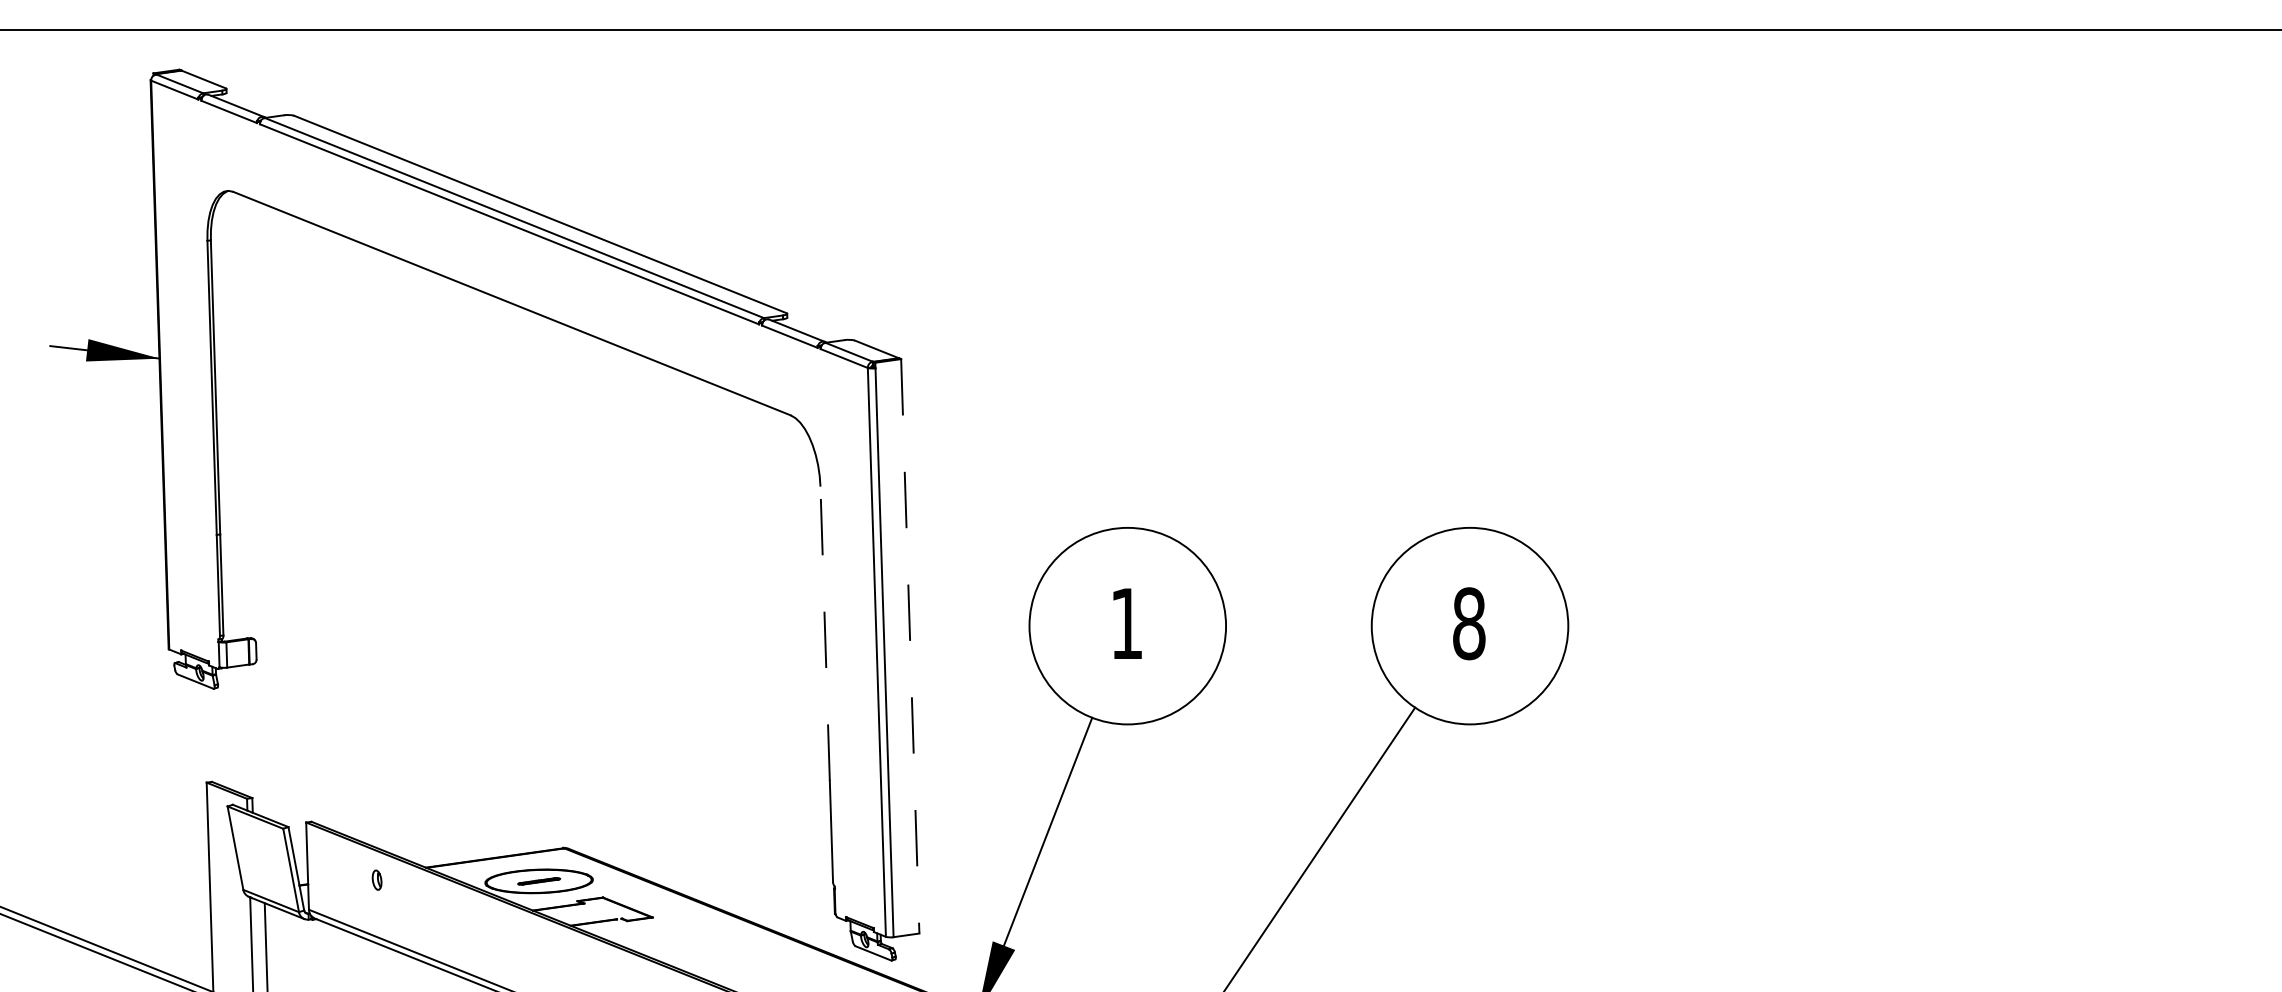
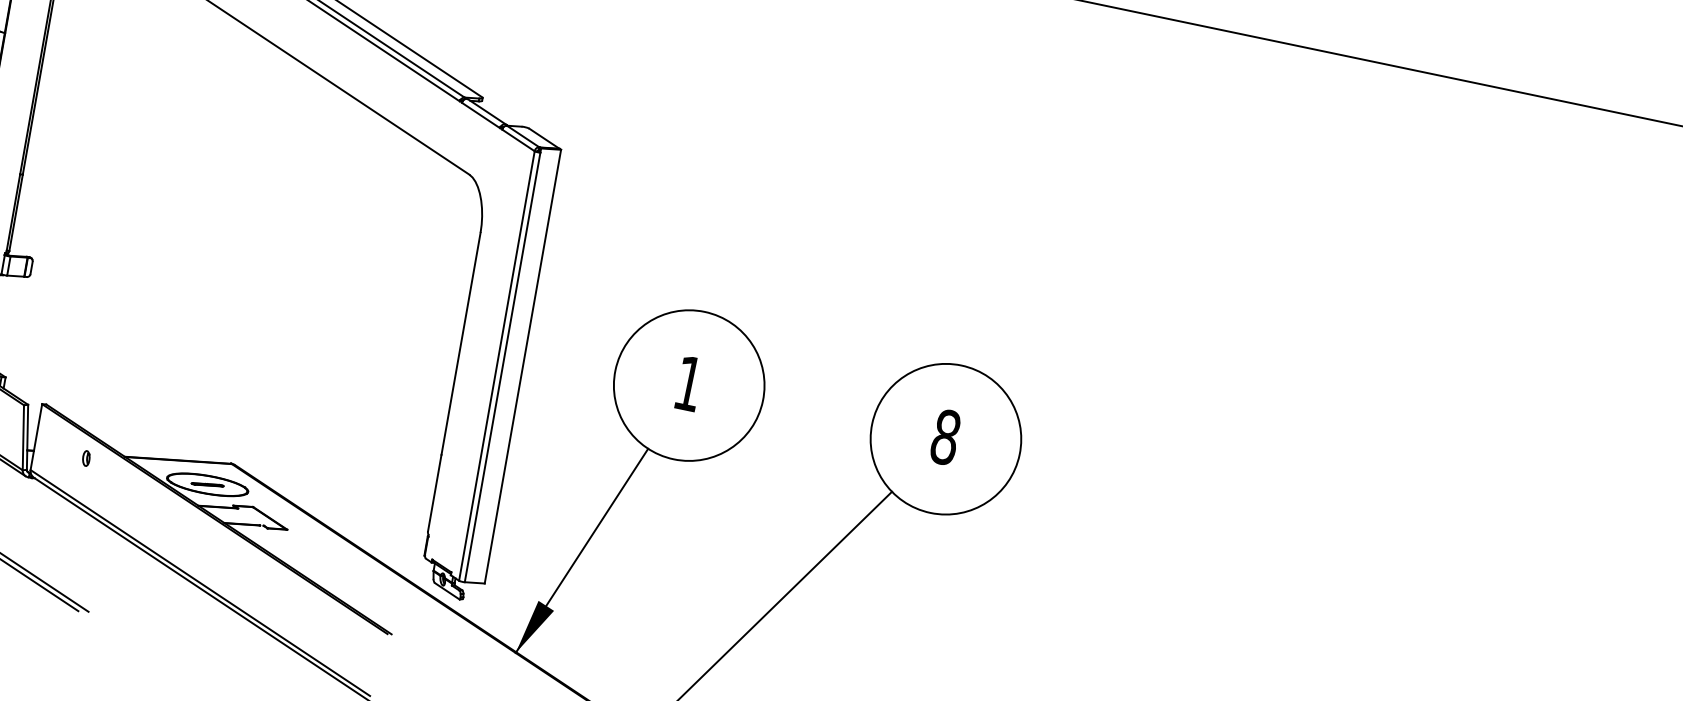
line: (825, 633) -> (461, 343), dashed -> solid
line: (910, 646) -> (523, 366), dashed -> solid

